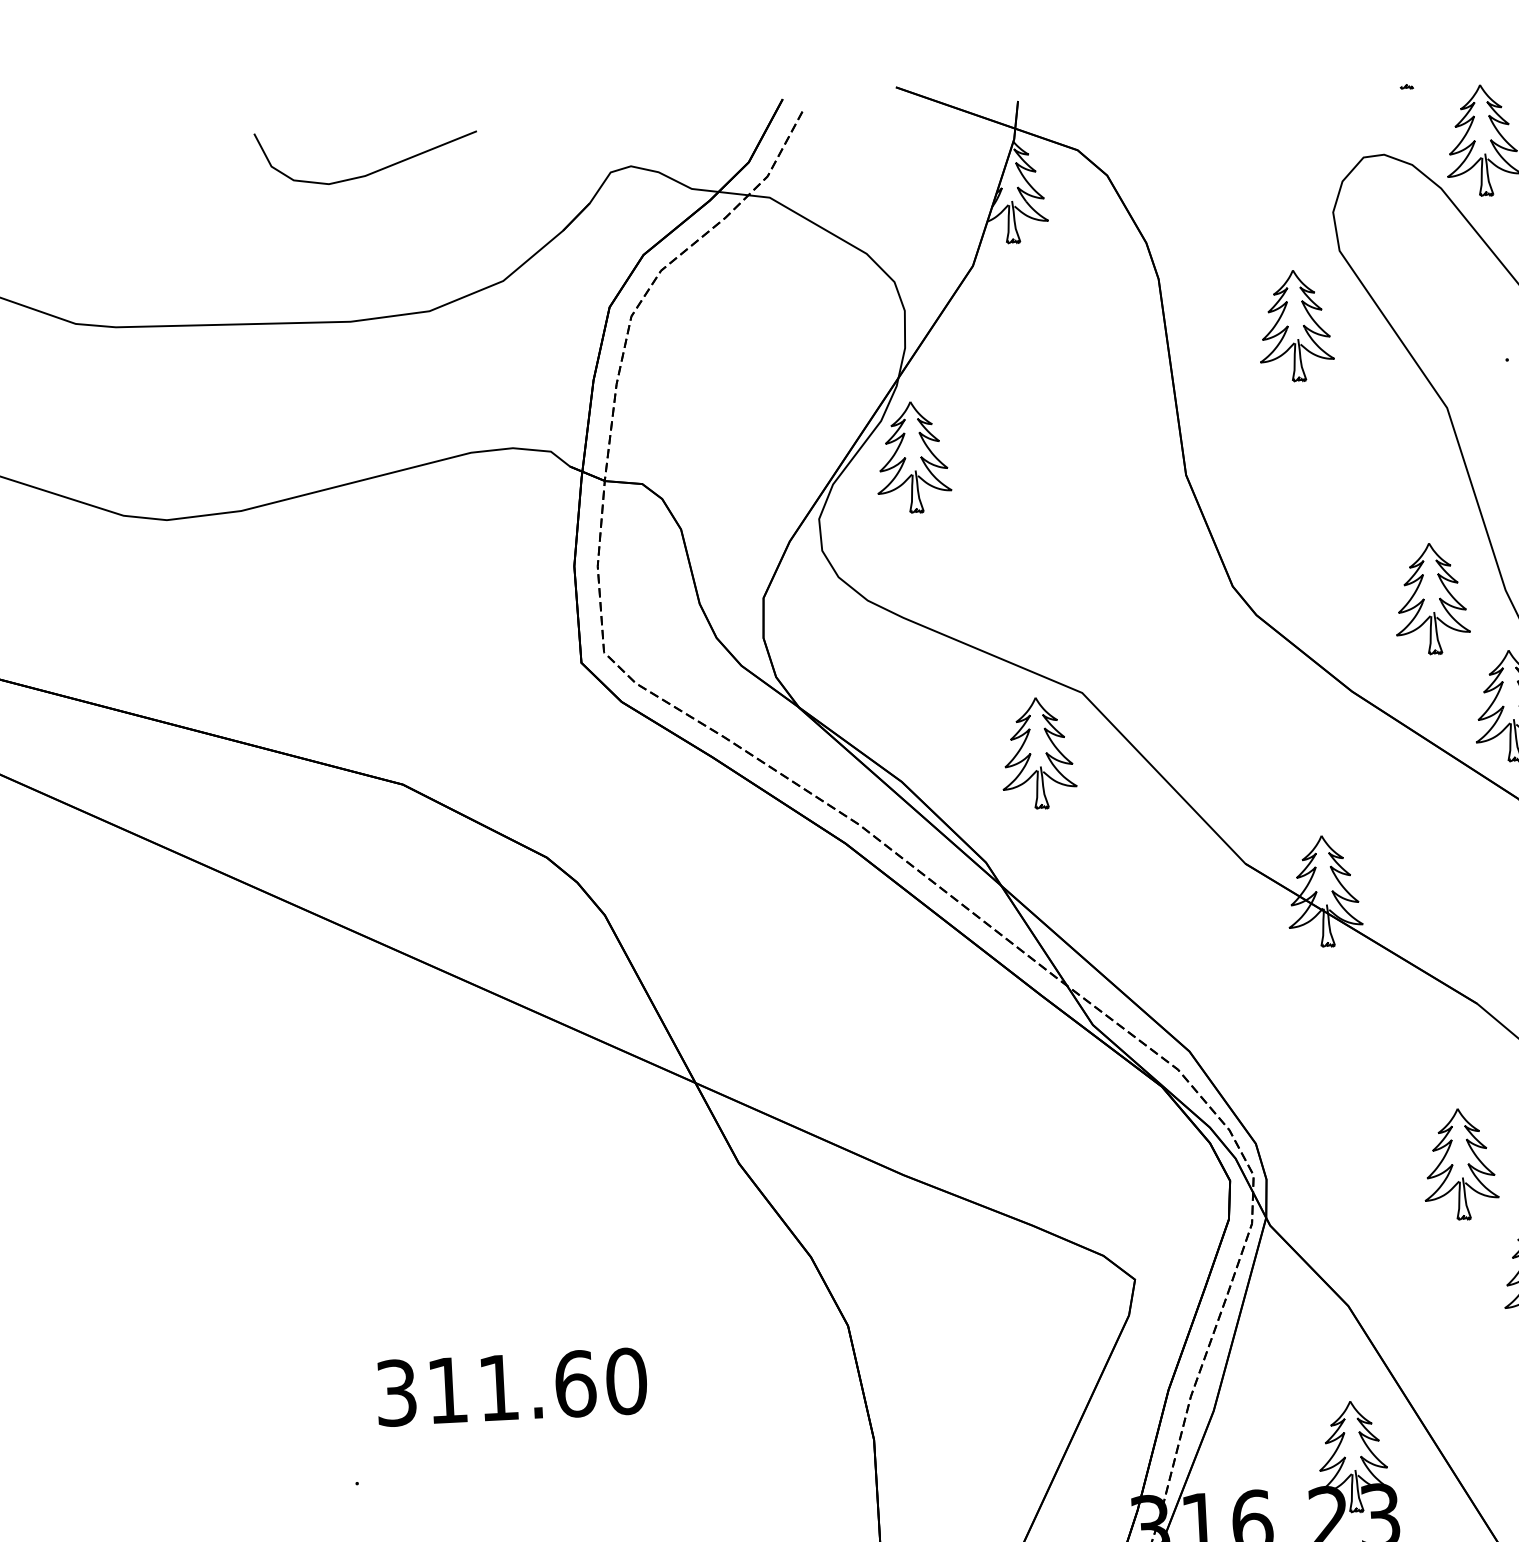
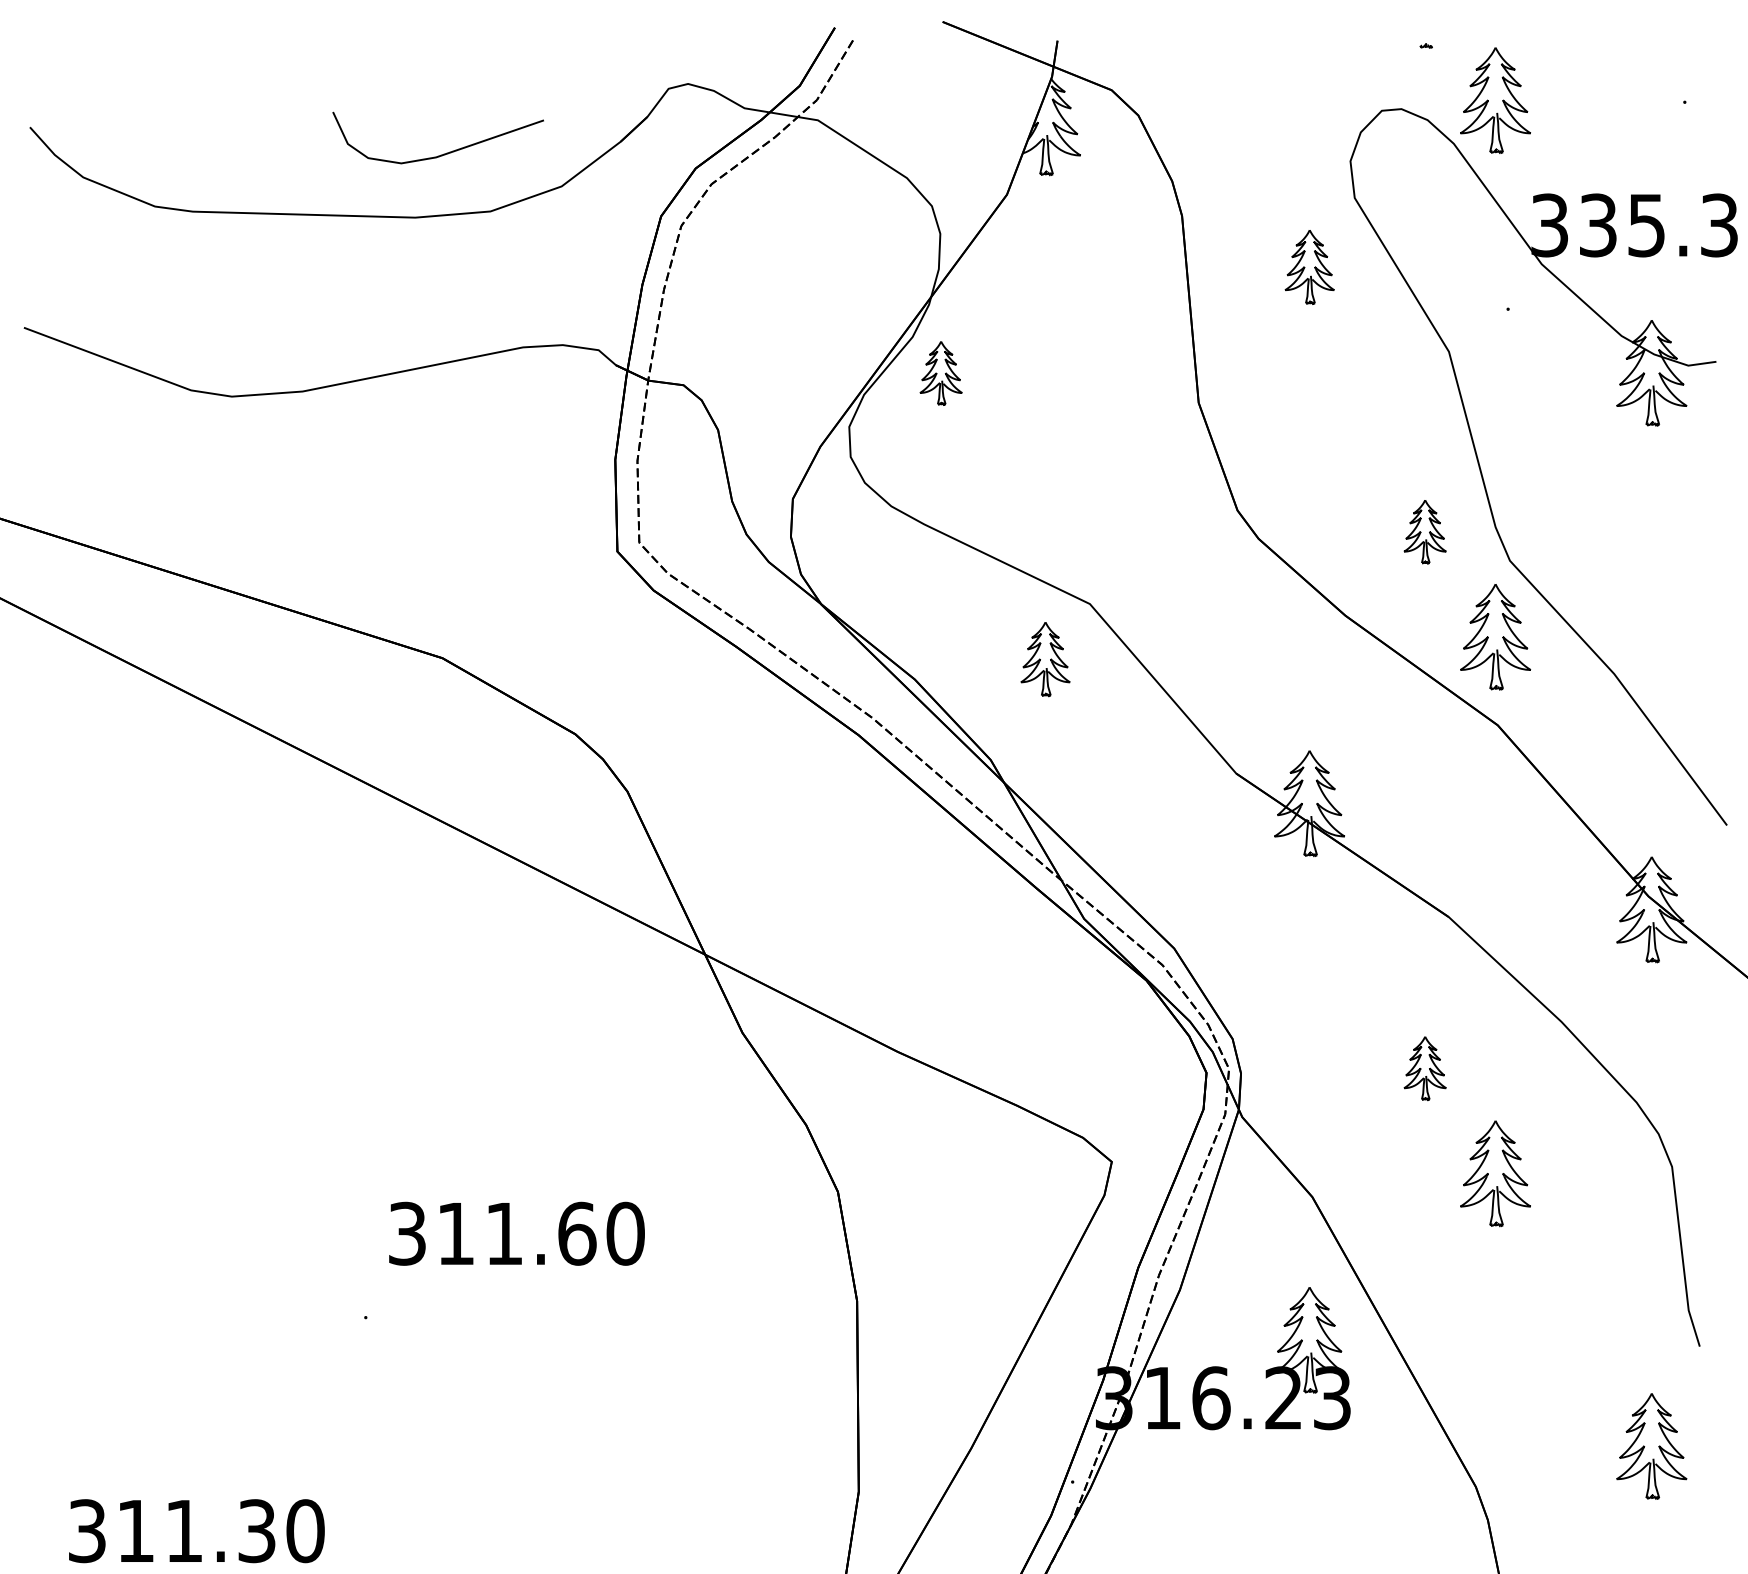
curve: (372, 171) -> (443, 153), moved
part: (1295, 326) -> (1309, 267), size x0.7
part: (912, 457) -> (940, 373), size x0.6
part: (1430, 598) -> (1424, 531), size x0.6
part: (1038, 753) -> (1045, 659), size x0.7
part: (1459, 1164) -> (1424, 1068), size x0.6

